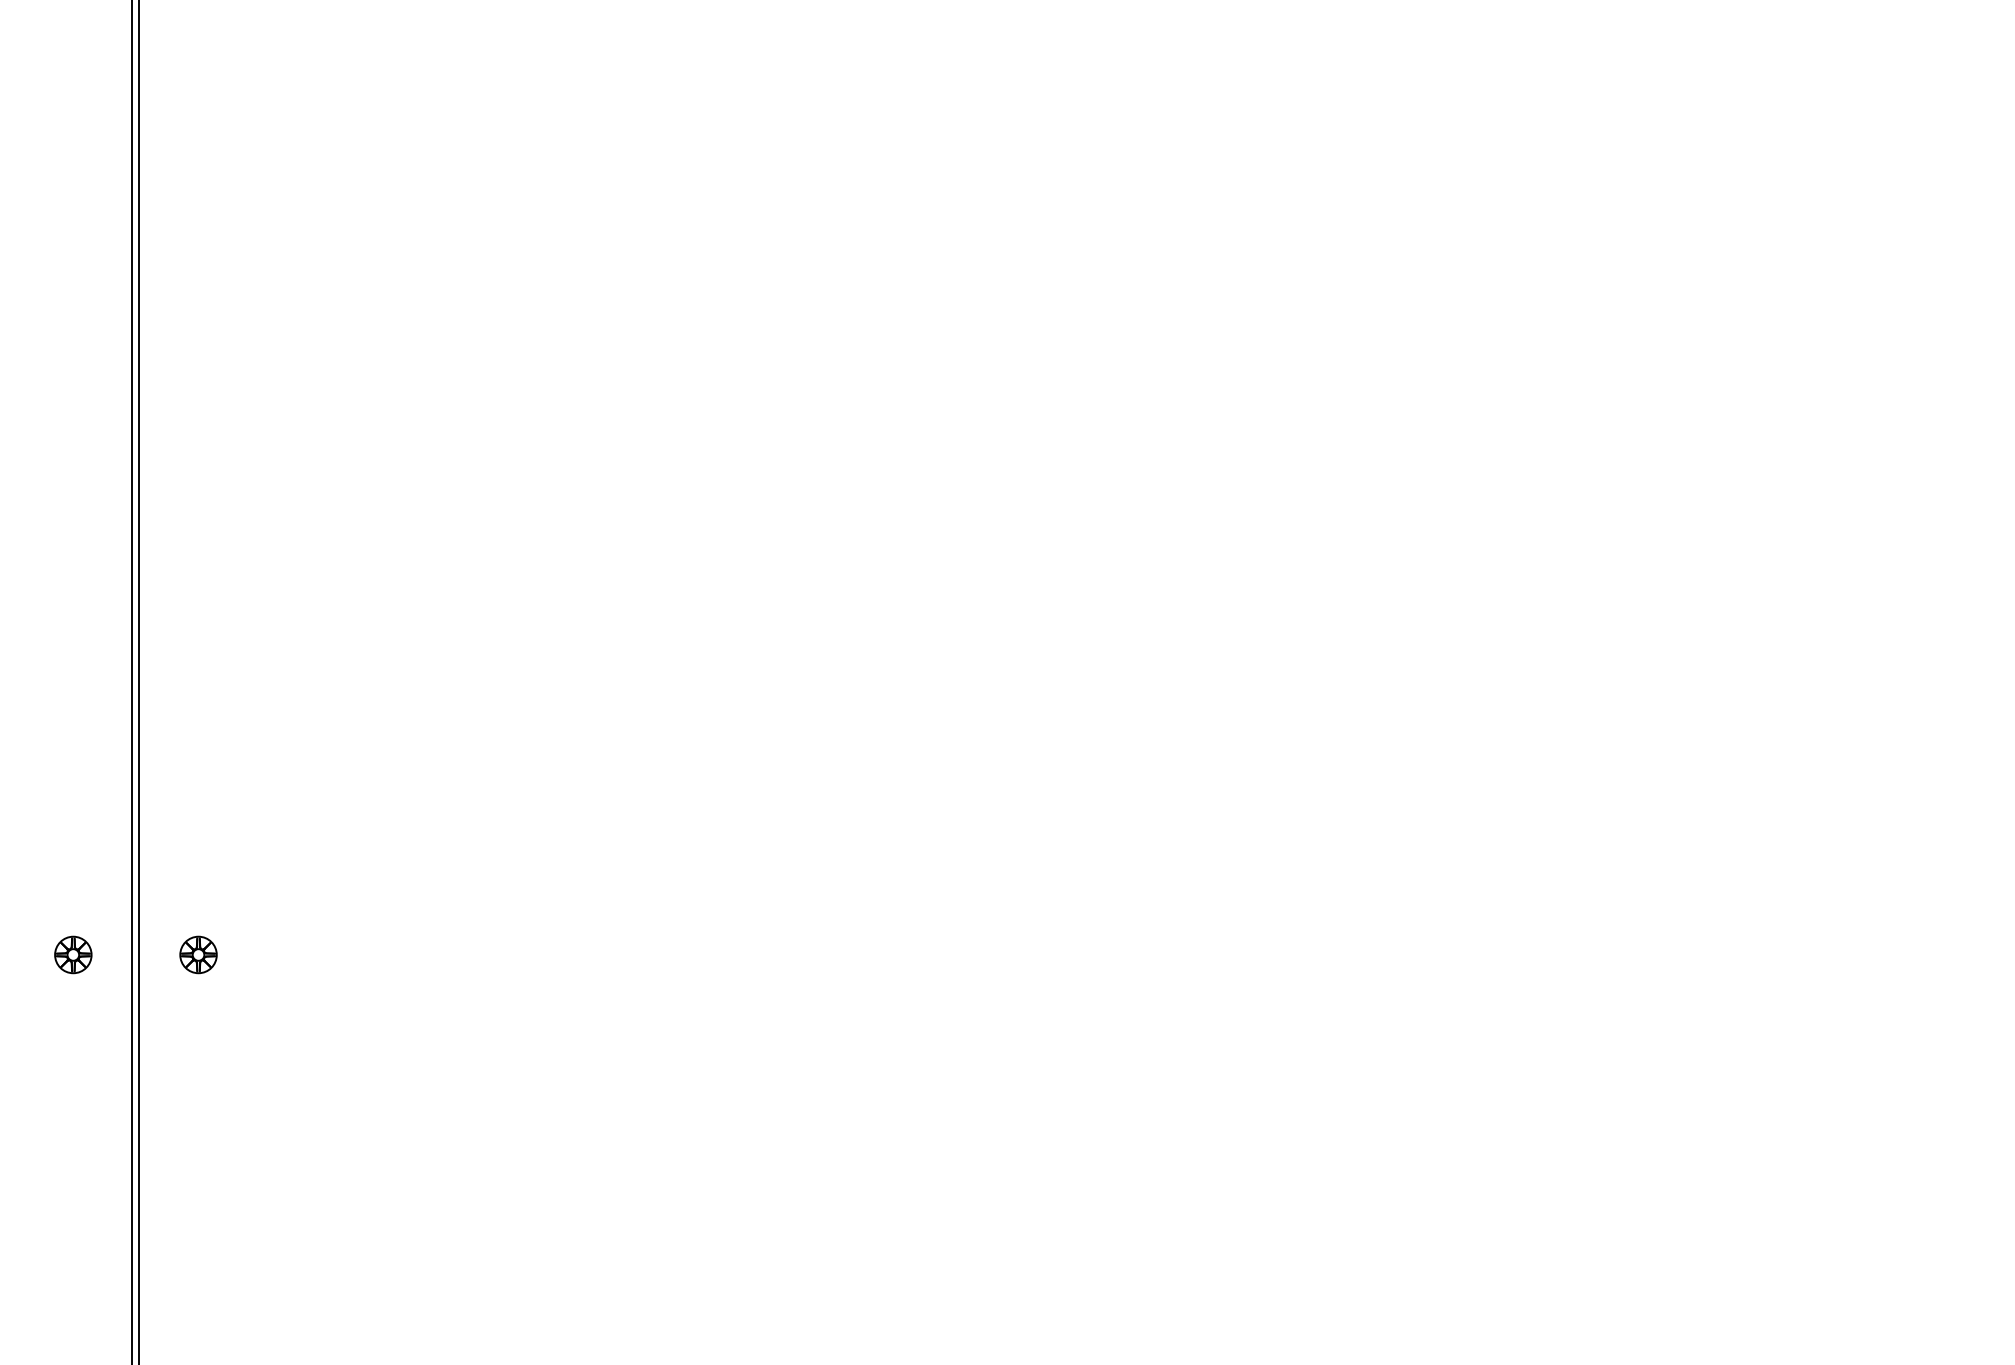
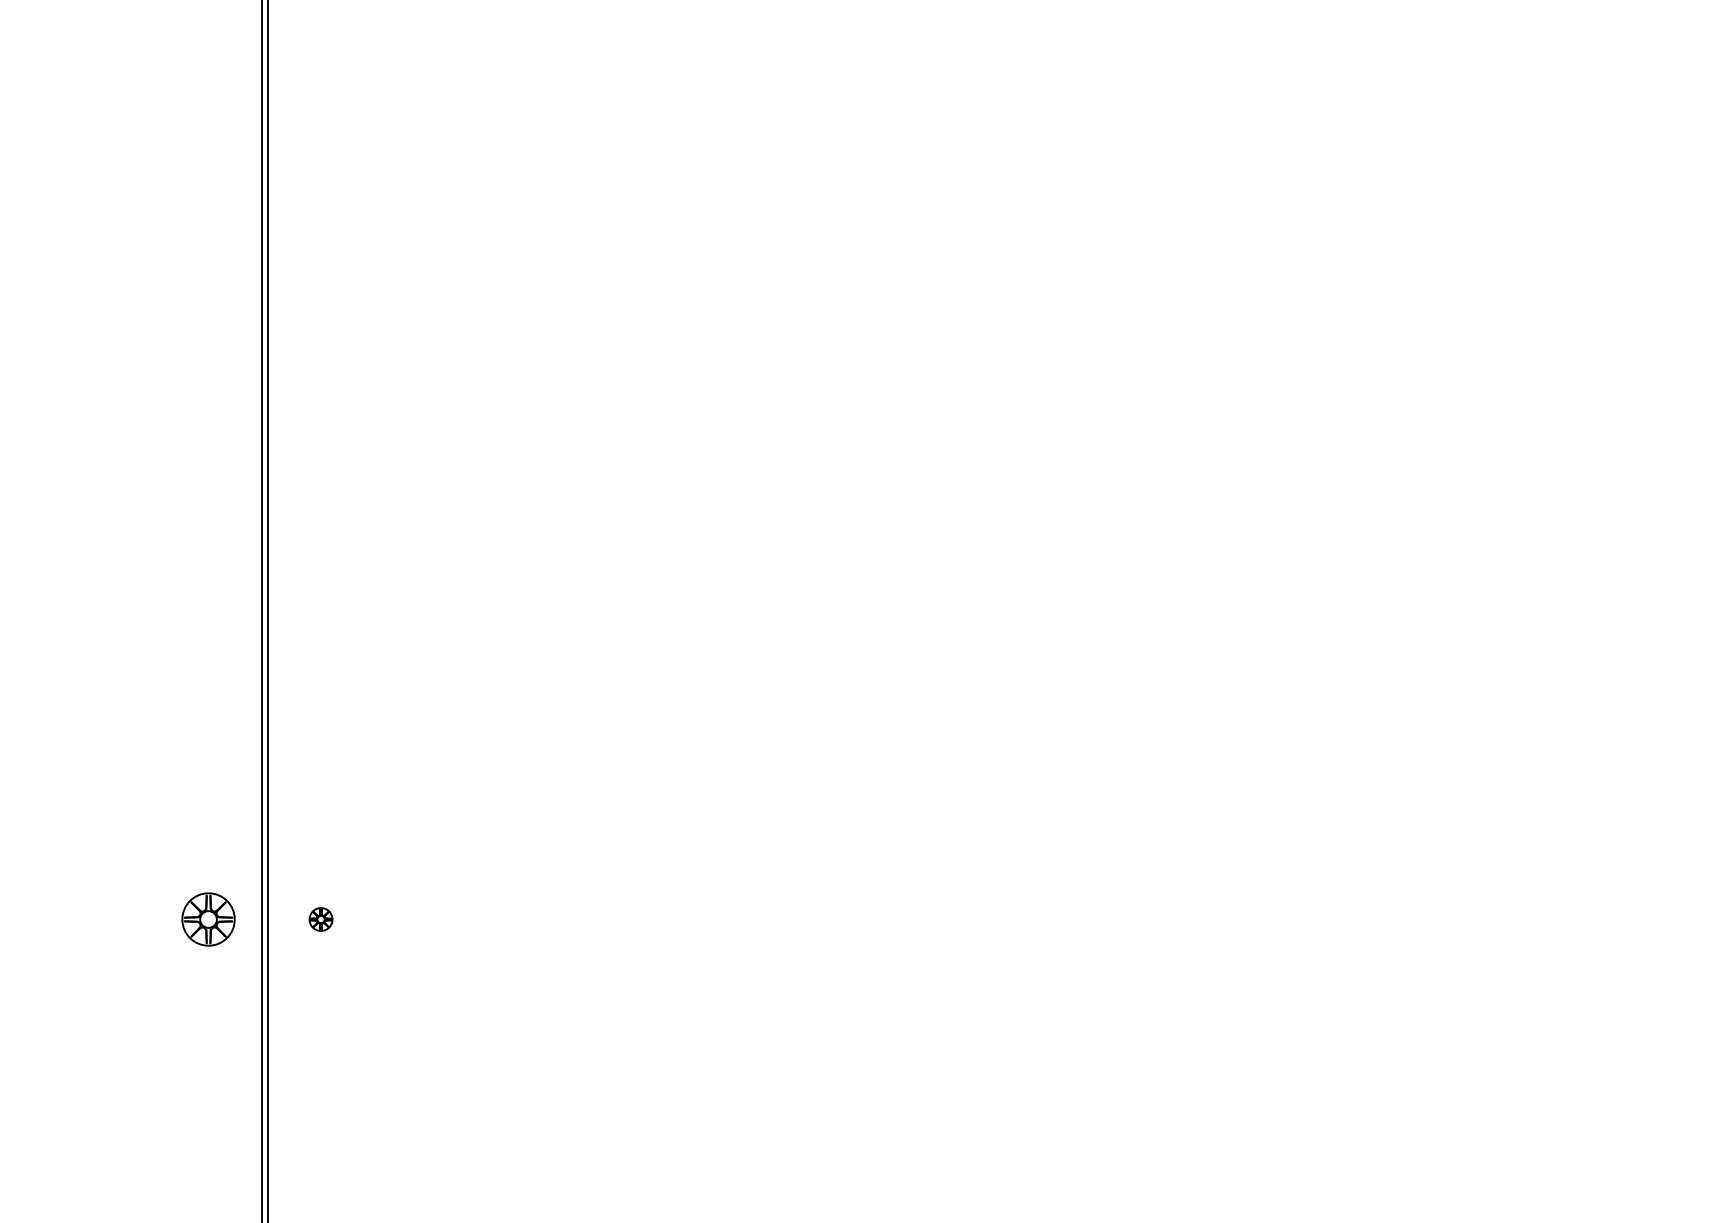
part: (73, 954) -> (208, 919), size x1.6
part: (198, 954) -> (321, 919), size x0.7

